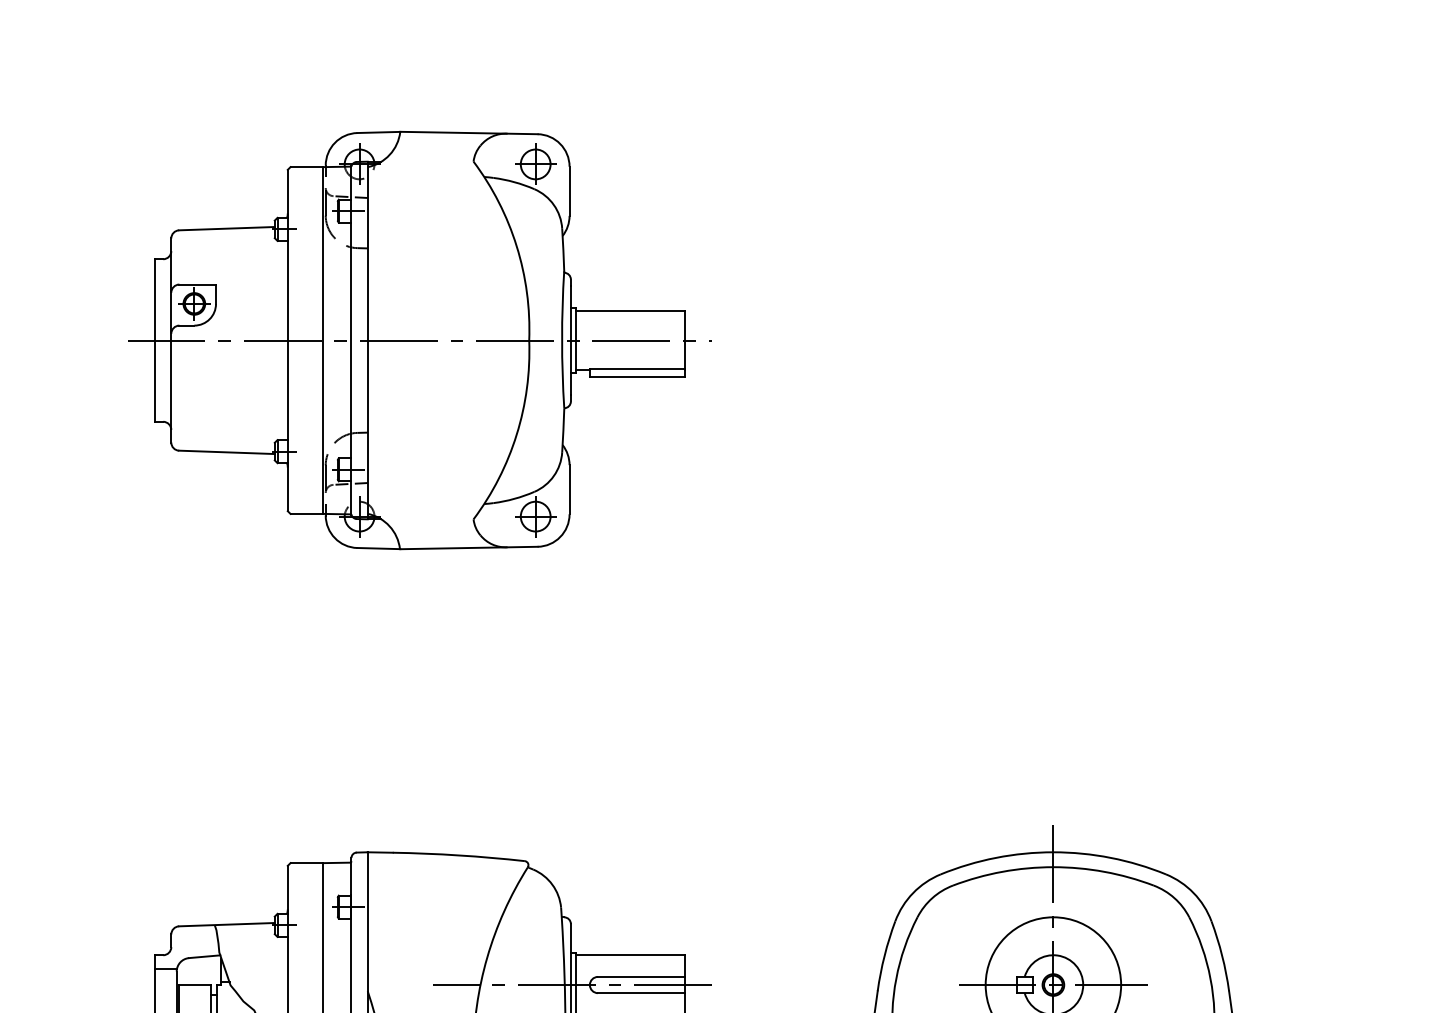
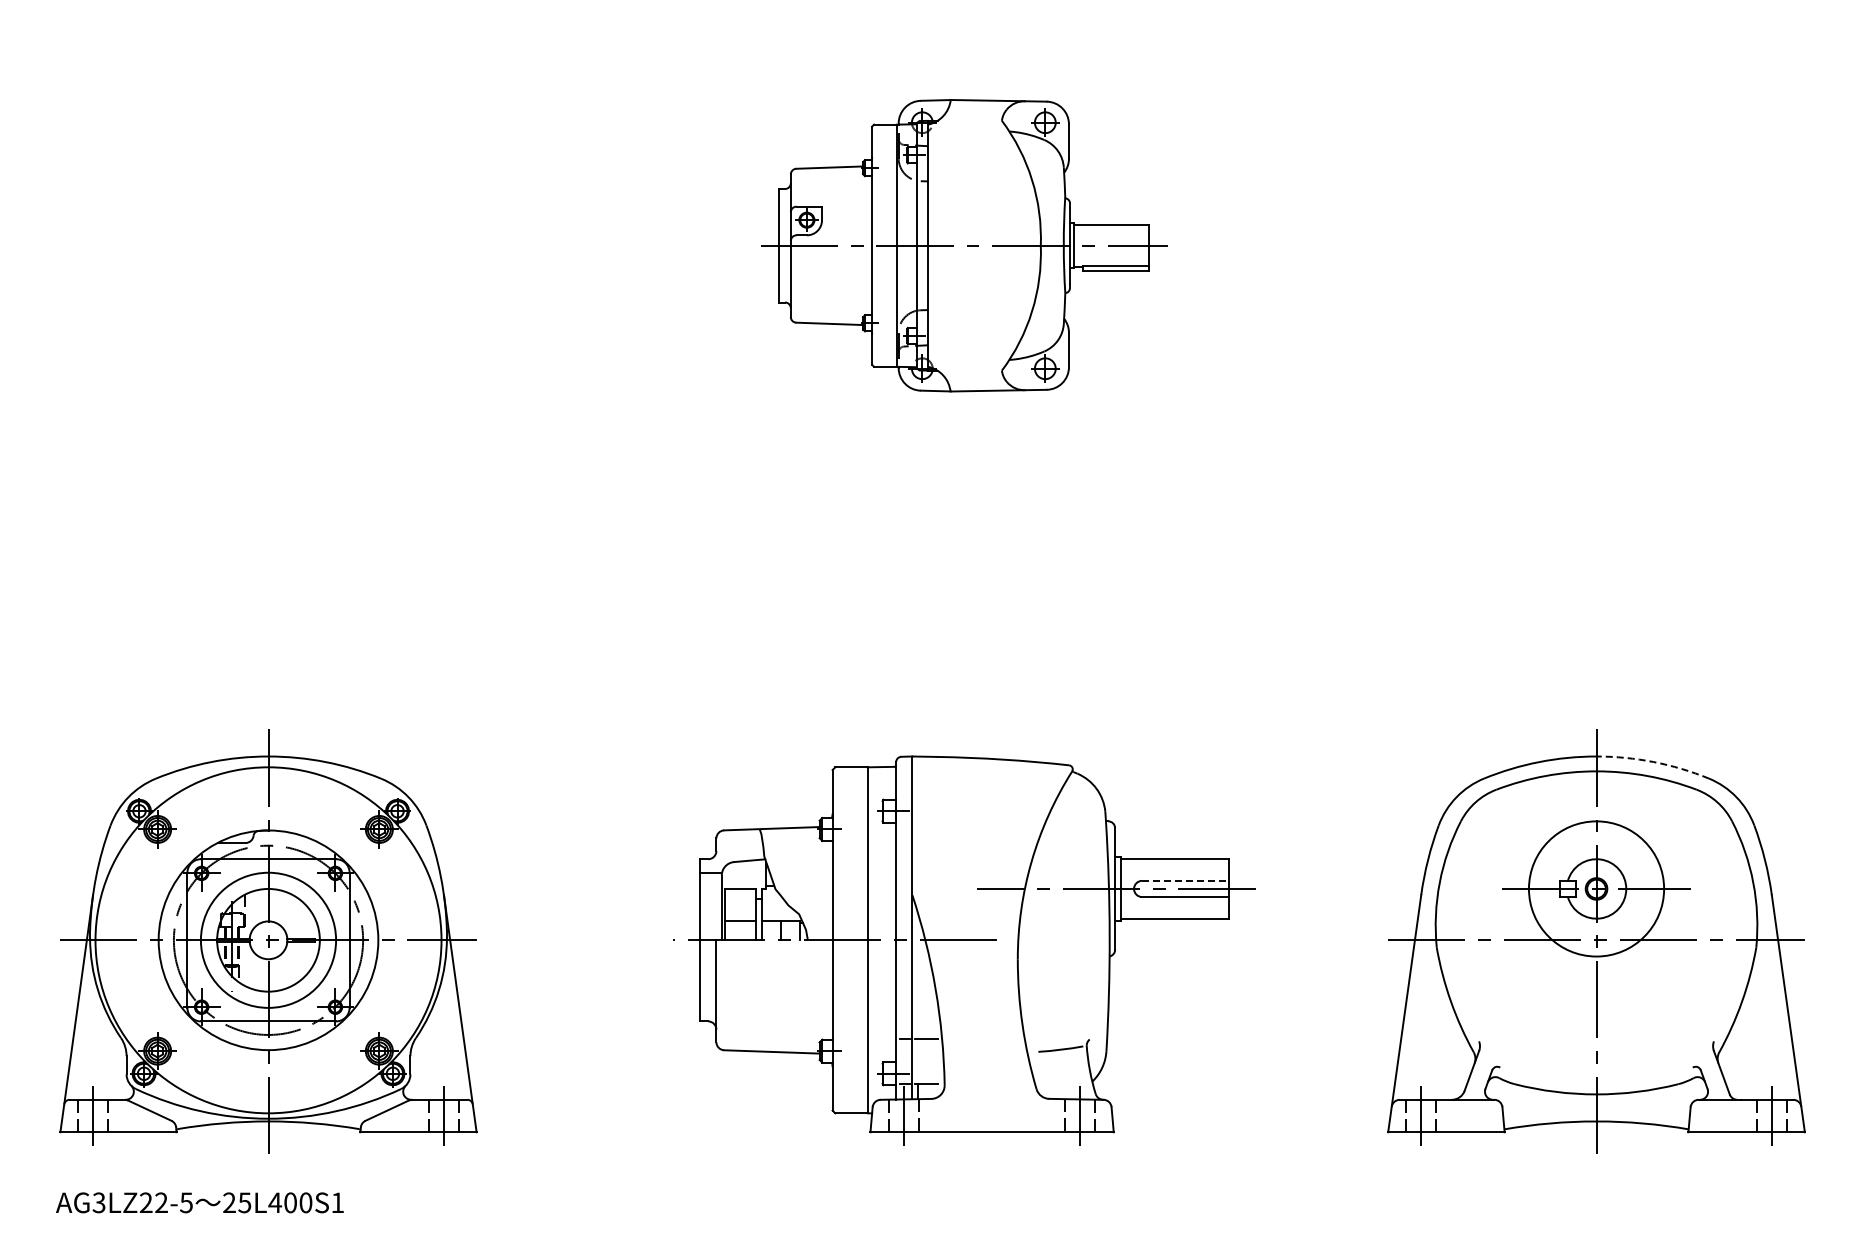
part: (419, 340) -> (964, 245), size x0.7
arc: (1110, 858) -> (1653, 762), solid -> dashed
line: (641, 976) -> (1185, 880), solid -> dashed

